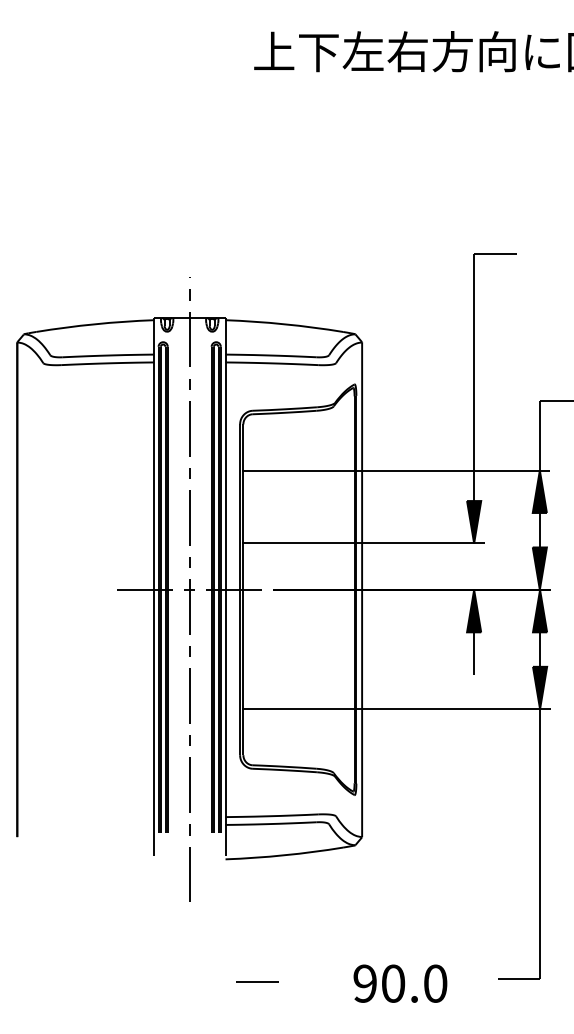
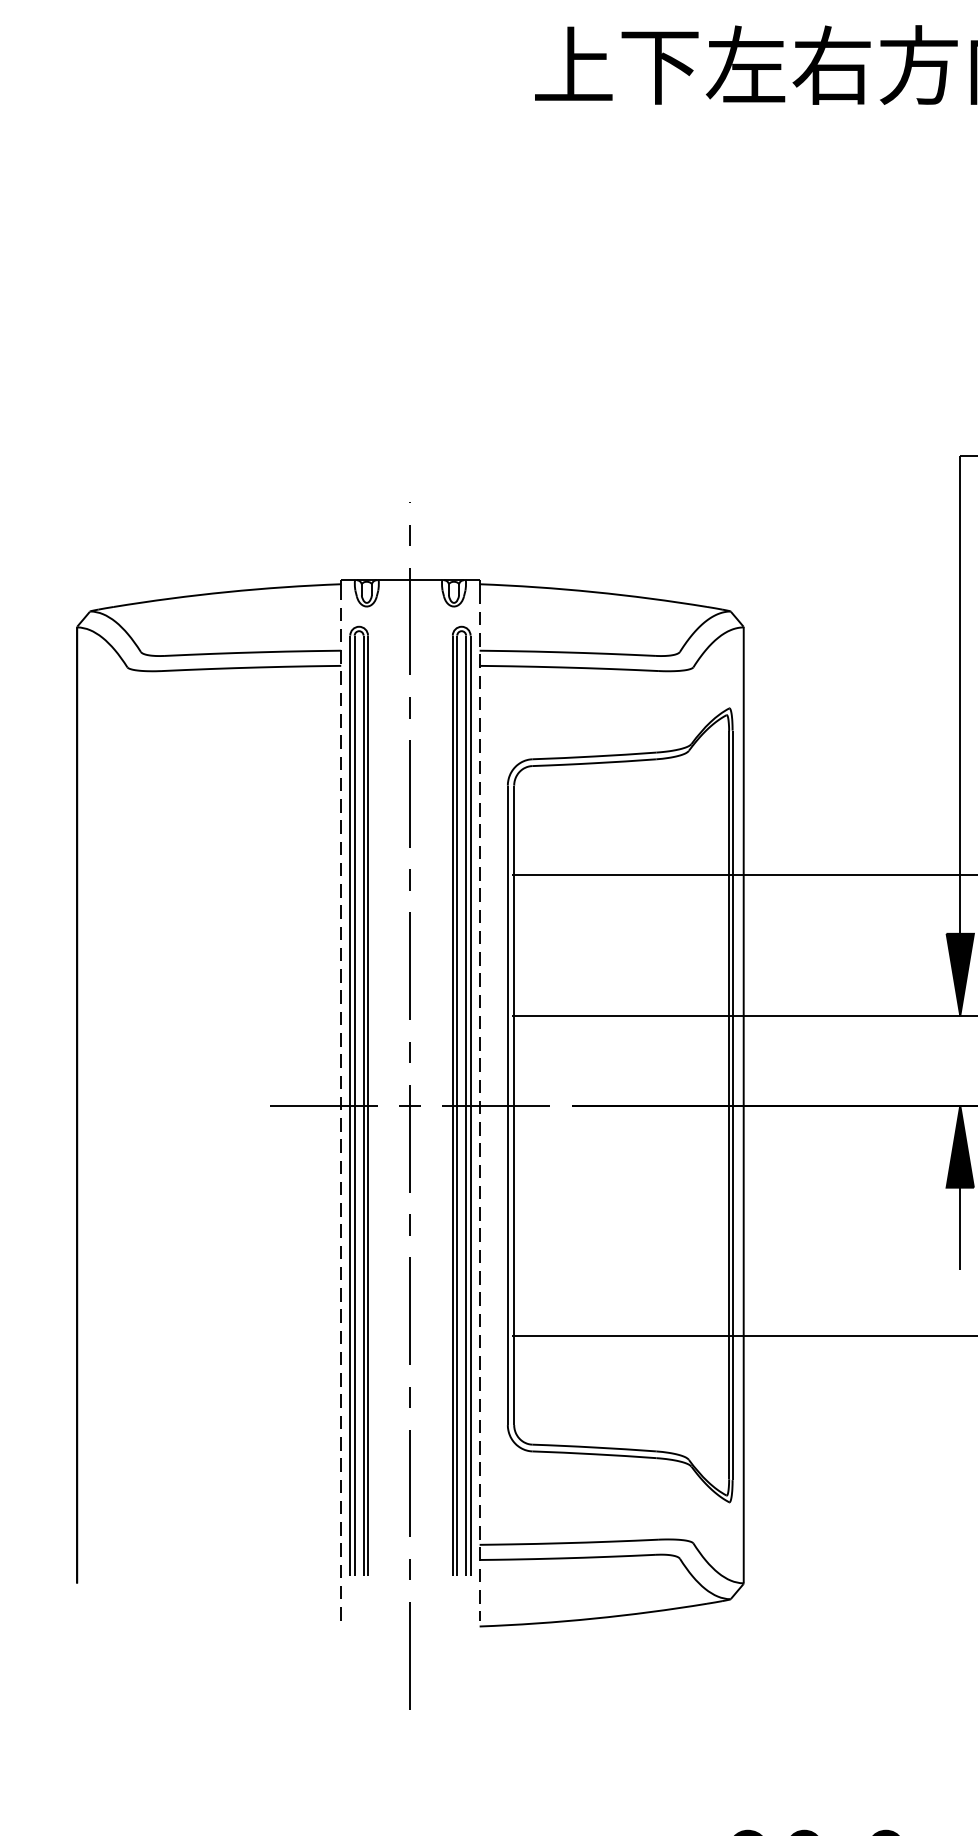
line: (153, 589) -> (340, 1104), solid -> dashed
line: (225, 590) -> (479, 1106), solid -> dashed

